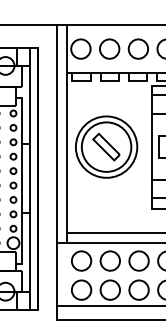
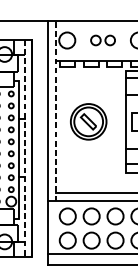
part: (123, 48) -> (102, 40), size x0.6
line: (67, 133) -> (56, 110), solid -> dashed
part: (106, 146) -> (88, 121), size x0.7
line: (30, 178) -> (25, 147), solid -> dashed

